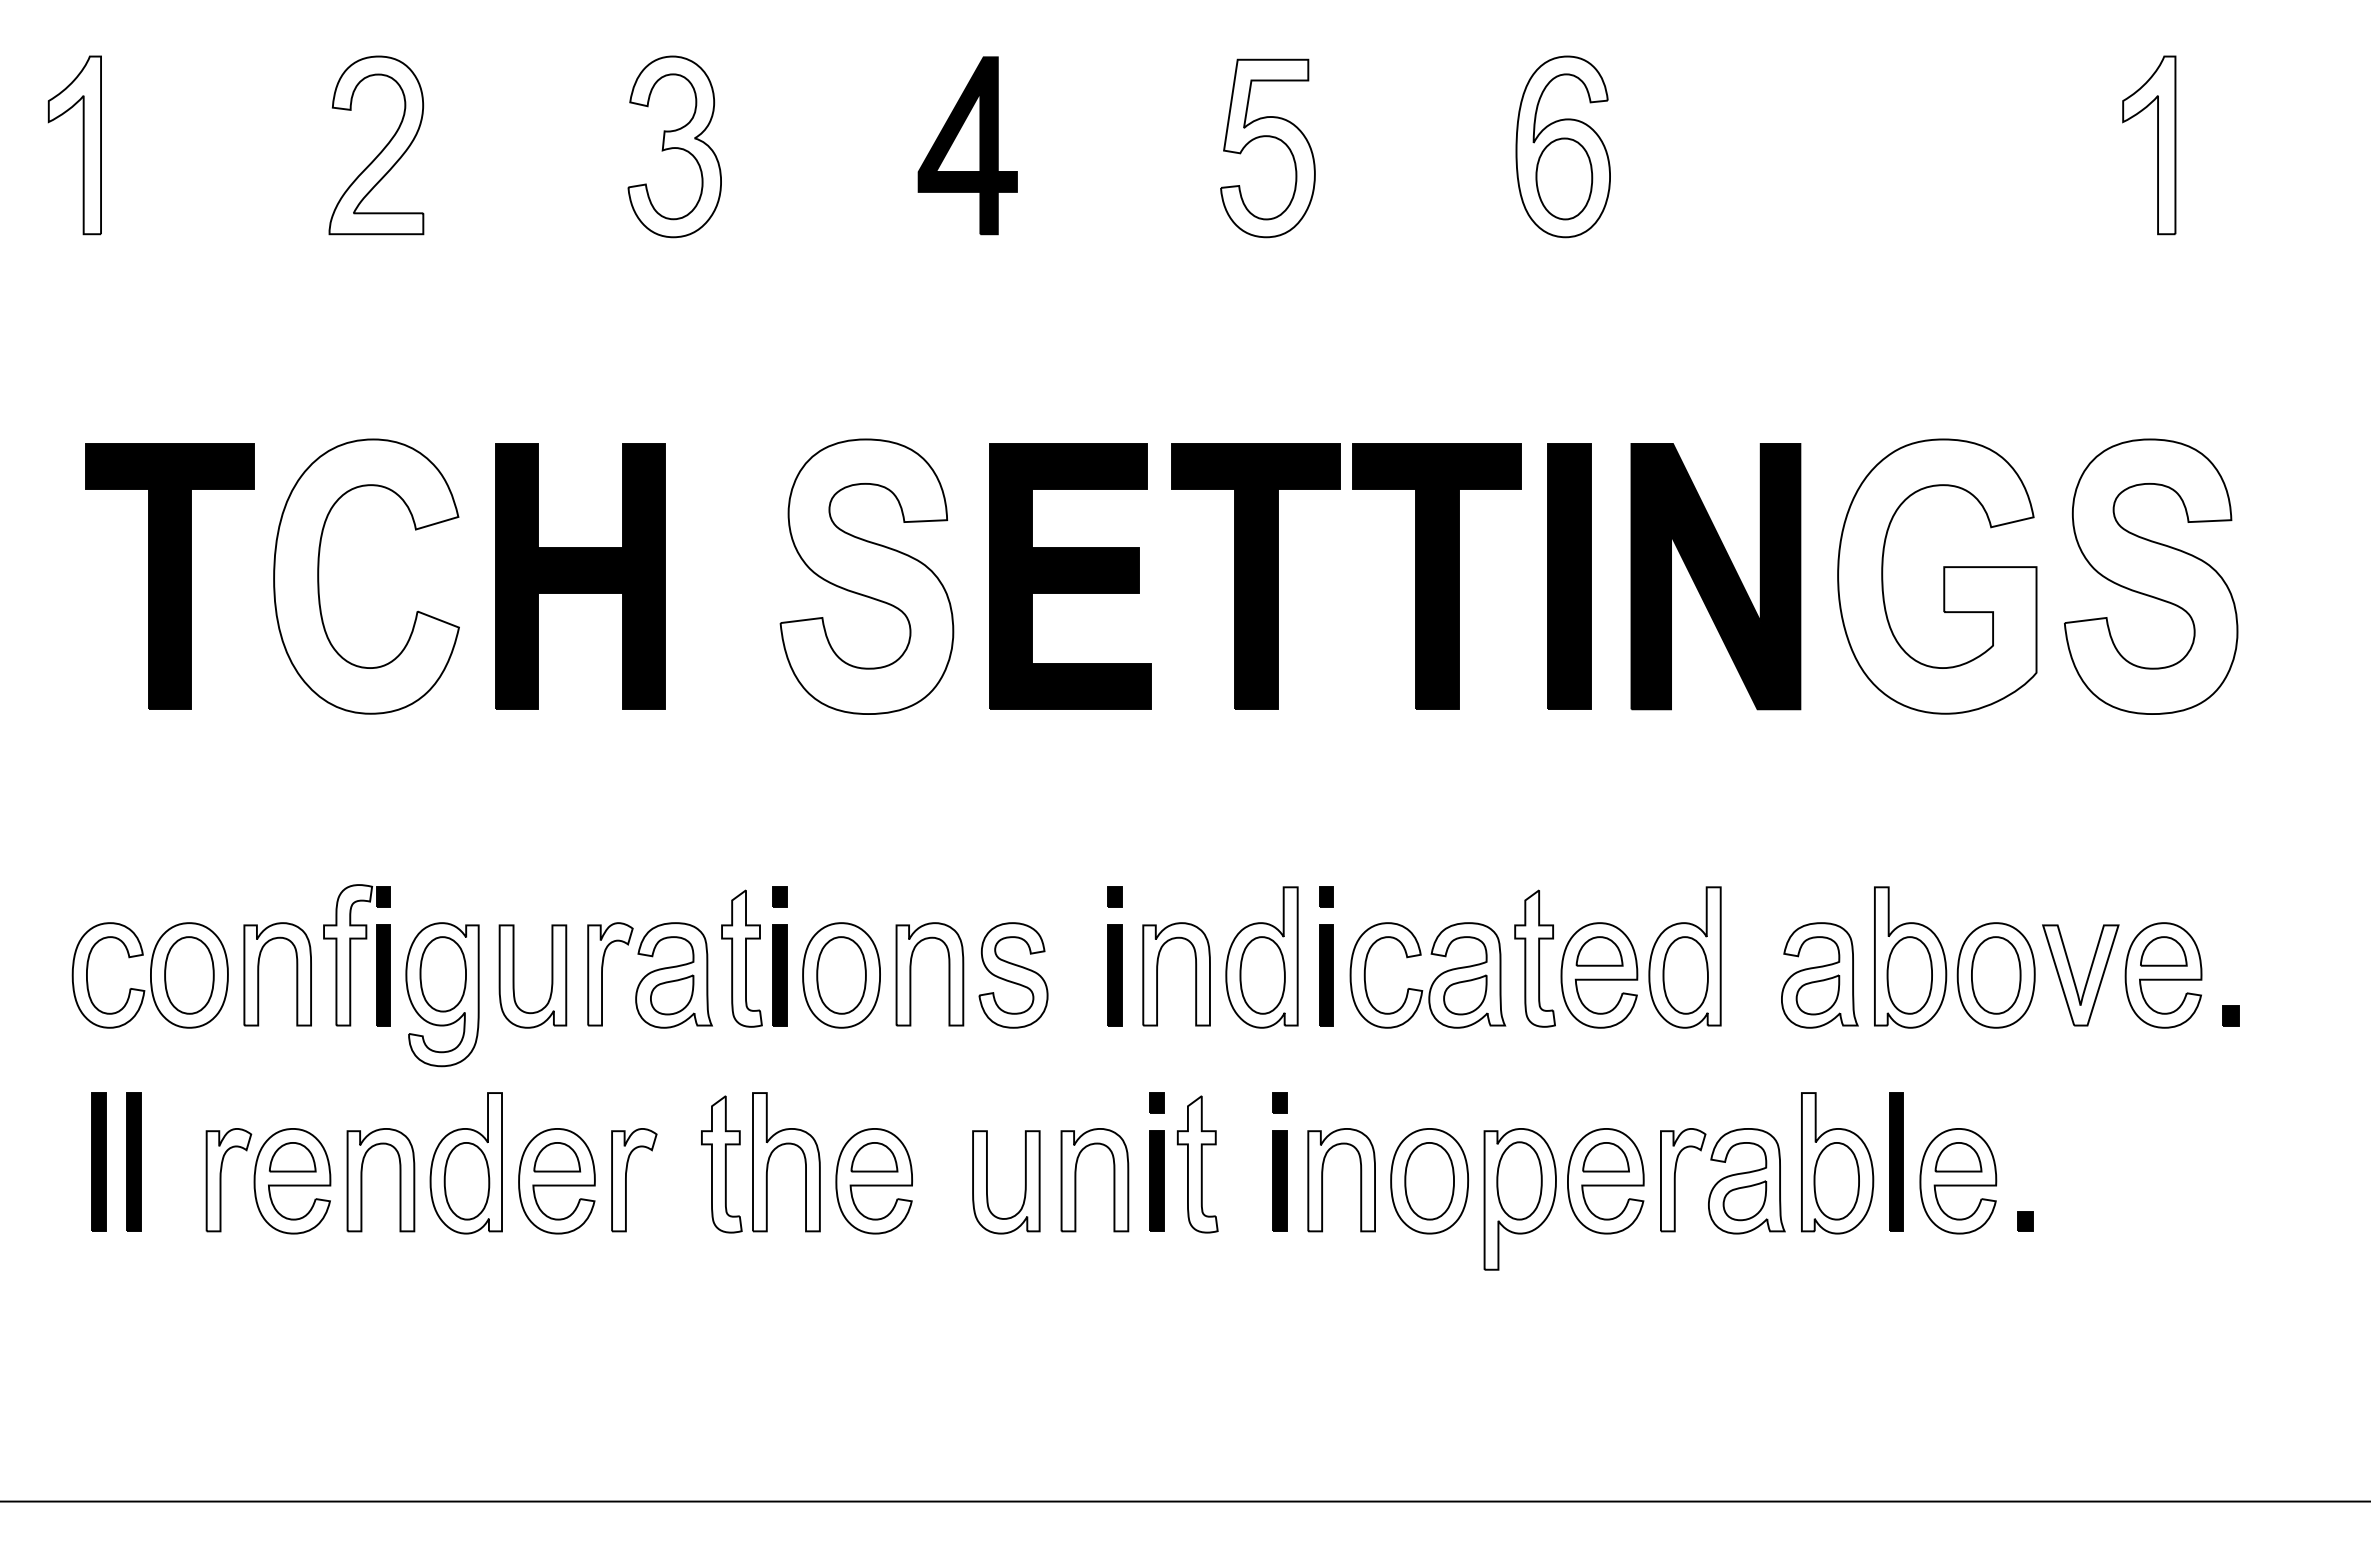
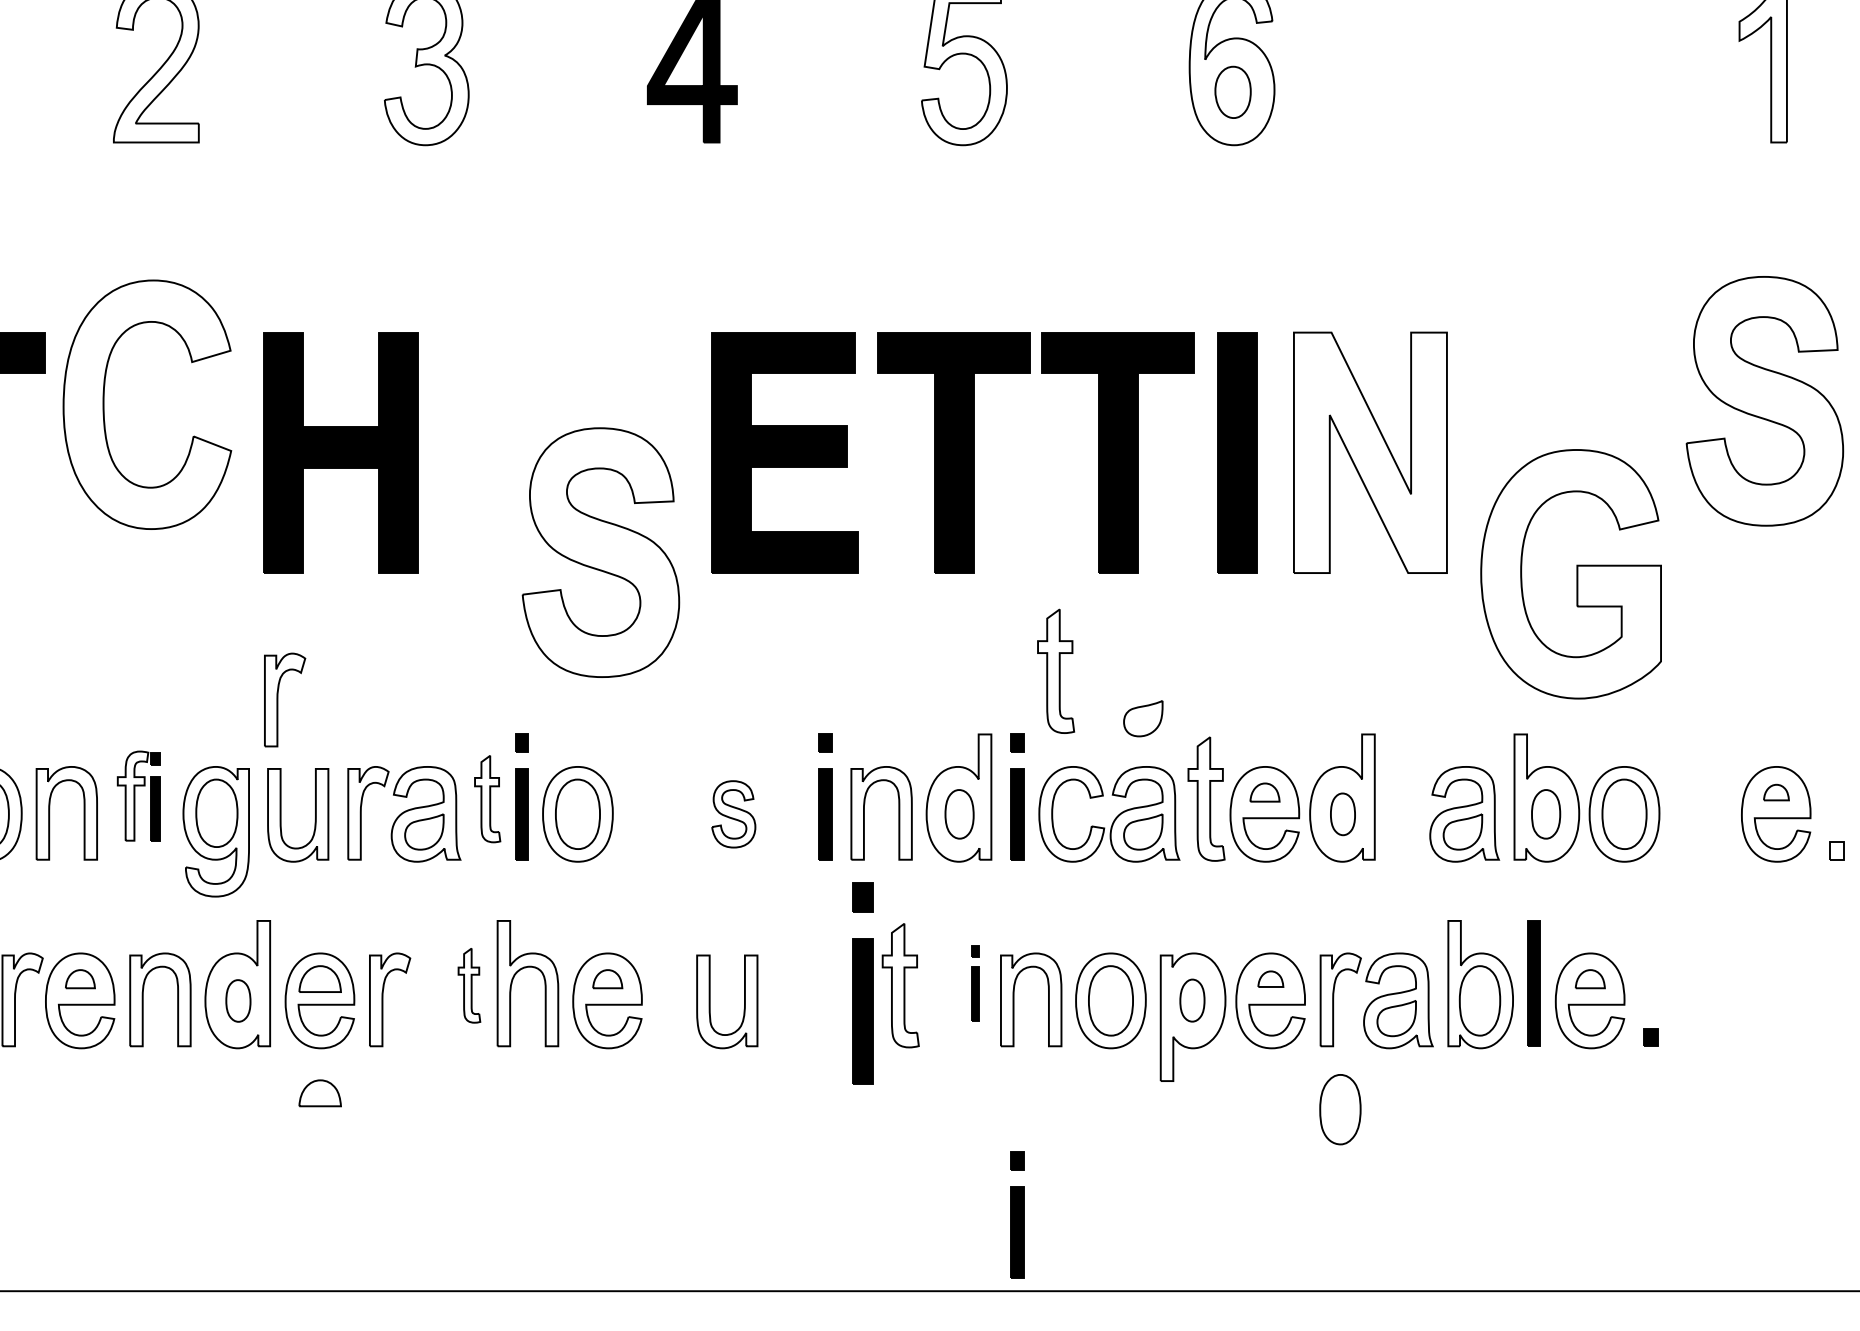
part: (1564, 178) -> (1233, 91), size x0.7
part: (319, 576) -> (104, 404), moved
part: (866, 576) -> (600, 552), moved
fill: (1715, 576) -> (1370, 452), removed
part: (1937, 576) -> (1571, 574), moved
part: (2151, 576) -> (1765, 401), moved
part: (1368, 817) -> (1055, 671), added
part: (510, 849) -> (277, 700), added
part: (1465, 869) -> (1143, 718), added
part: (1599, 951) -> (1264, 792), size x0.7
part: (2163, 951) -> (1776, 792), size x0.6
part: (356, 955) -> (138, 796), size x0.7
part: (741, 958) -> (487, 798), size x0.7
part: (911, 974) -> (641, 813), removed
part: (1013, 975) -> (733, 814), size x0.7
part: (1262, 975) -> (959, 814), size x0.7
part: (1685, 975) -> (1342, 814), size x0.6
part: (1909, 975) -> (1545, 814), size x0.7
part: (2074, 978) -> (1695, 817), removed
fill: (2230, 1015) -> (1836, 850), removed
part: (292, 1157) -> (80, 979), size x0.7
part: (874, 1157) -> (607, 979), size x0.7
part: (1605, 1157) -> (1270, 979), size x0.6
part: (1958, 1157) -> (1590, 979), size x0.7
part: (1156, 1161) -> (863, 982), size x1.6
part: (1279, 1161) -> (974, 982), size x0.6
part: (721, 1164) -> (469, 985), size x0.6
part: (1076, 1180) -> (790, 1000), removed
part: (1519, 1180) -> (1192, 1000), size x0.6
part: (466, 1181) -> (237, 1001), size x0.6
part: (557, 1283) -> (320, 1093), added
part: (1682, 1301) -> (1340, 1109), added
part: (1326, 1417) -> (1017, 1215), added

